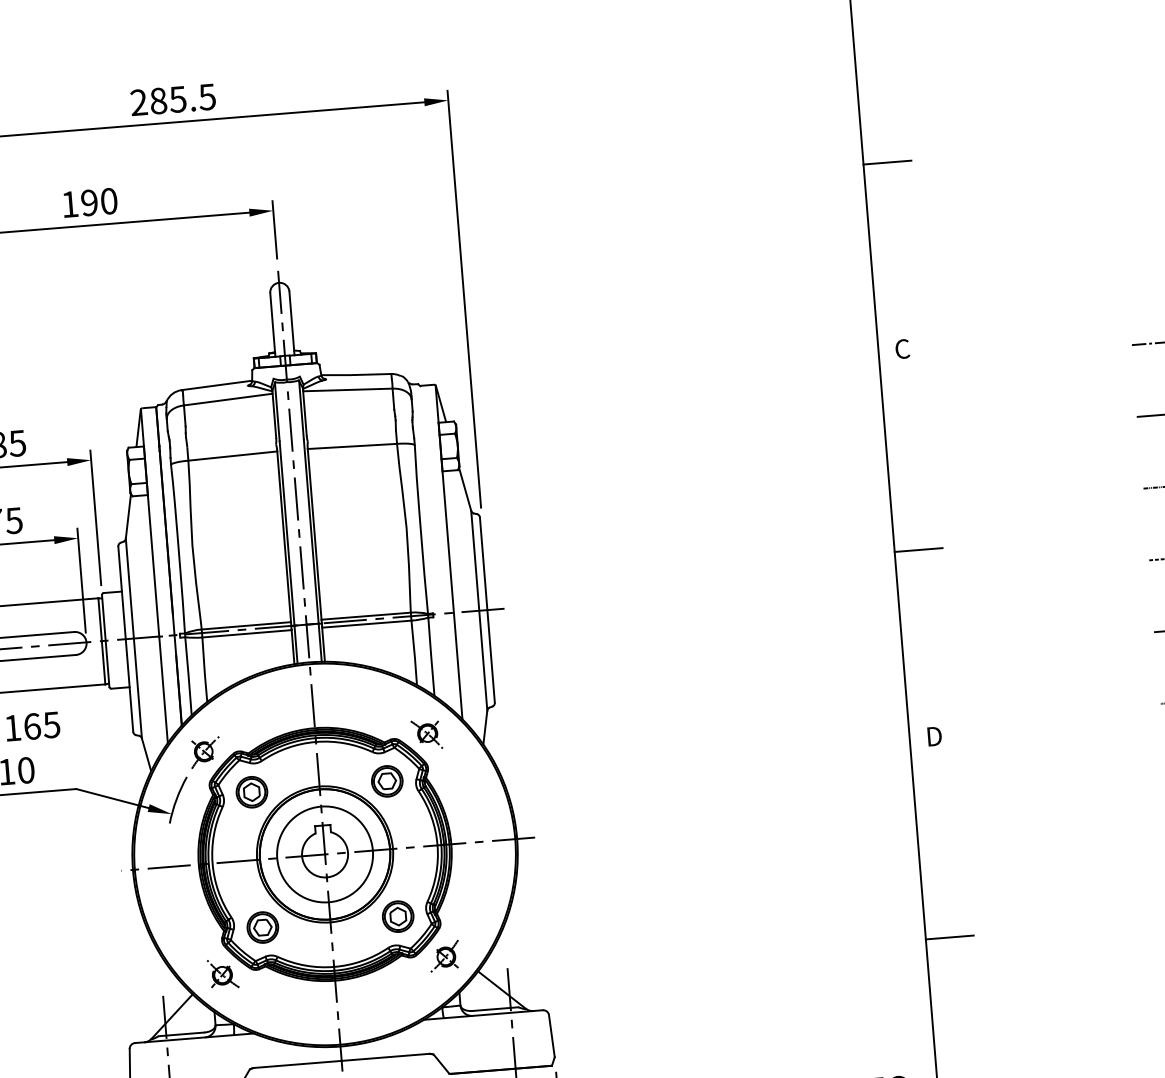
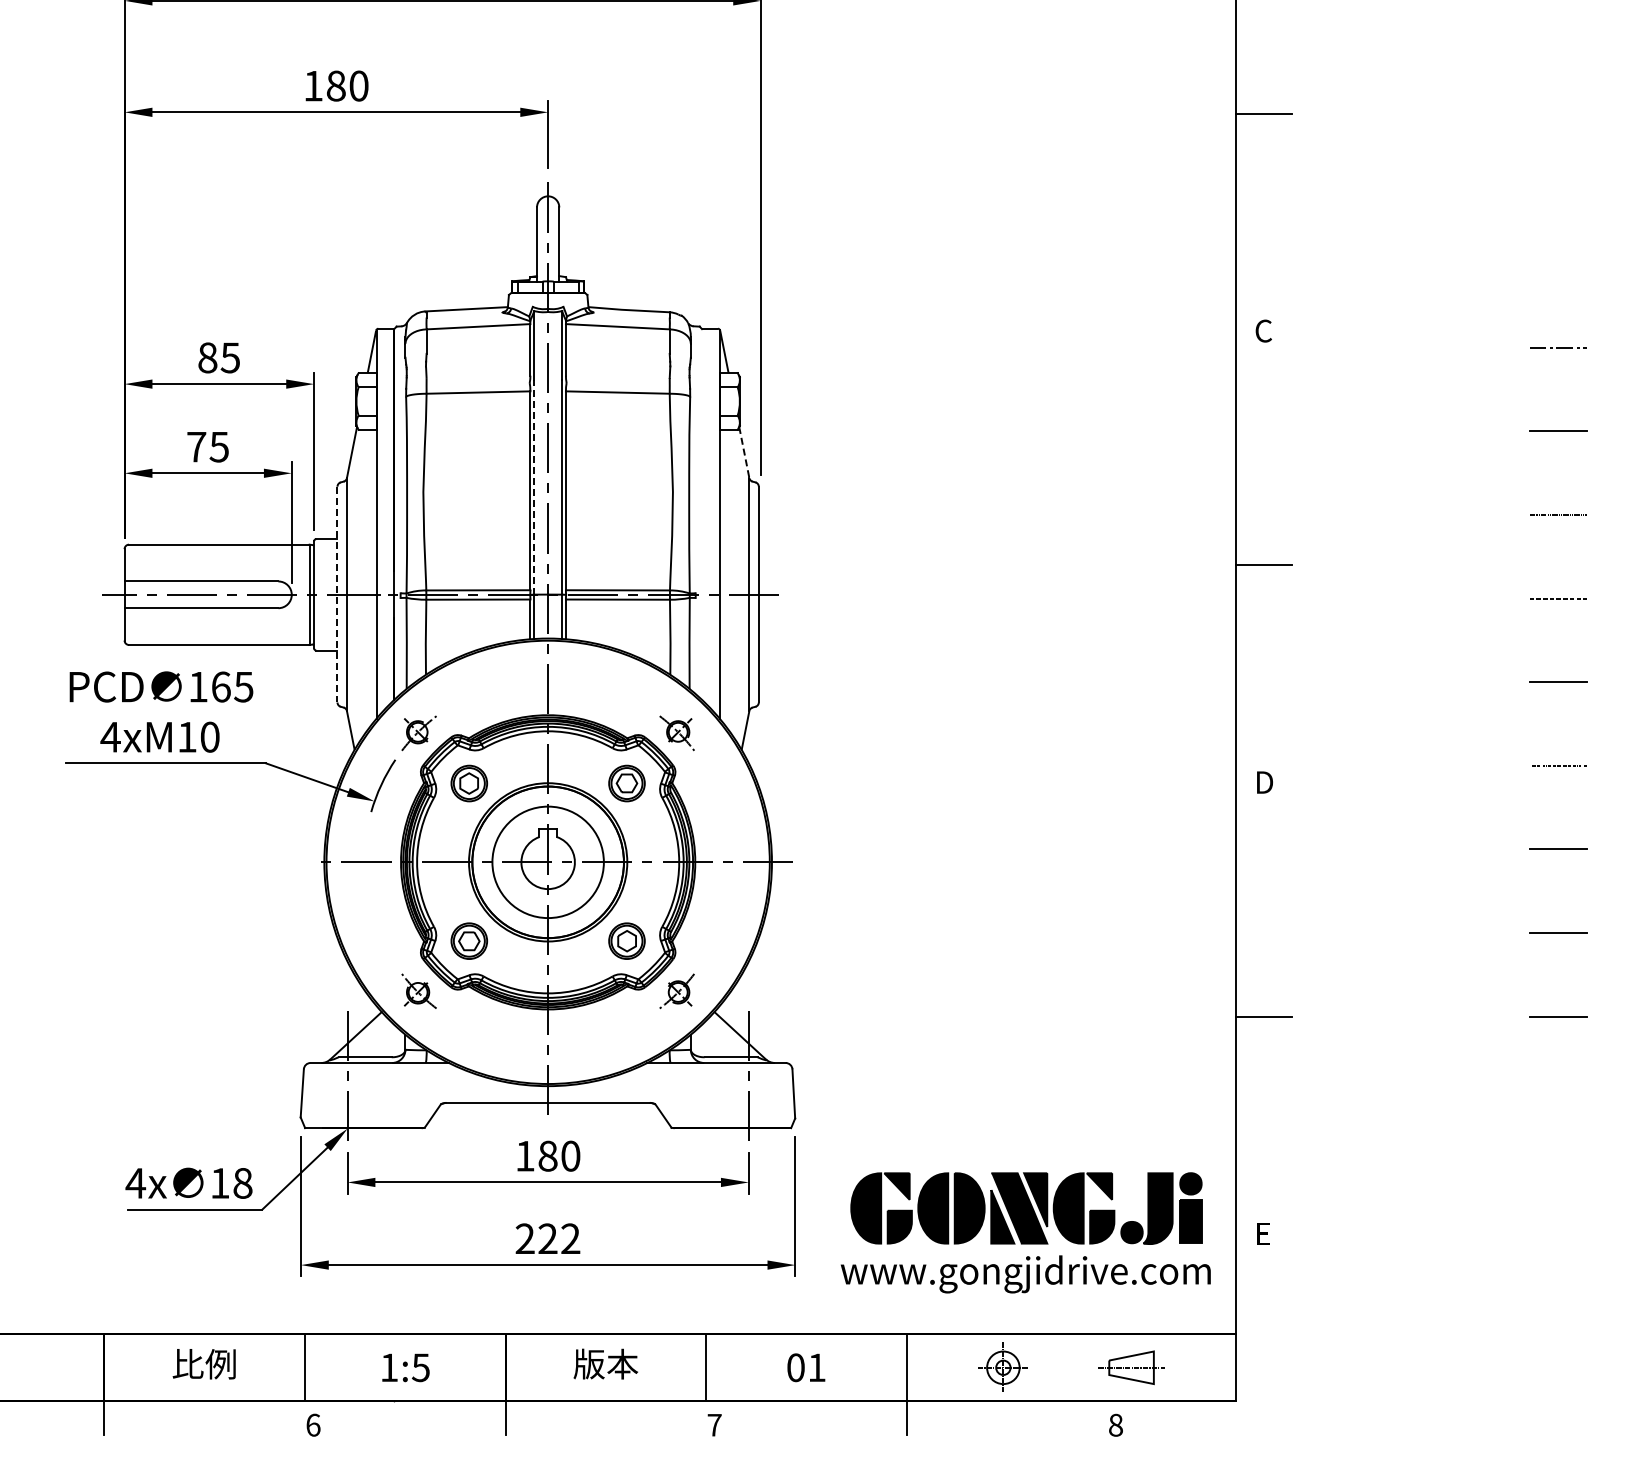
text: (88, 202) -> (335, 85), 190 -> 180
line: (465, 488) -> (744, 451), solid -> dashed
line: (287, 532) -> (534, 486), solid -> dashed
line: (125, 639) -> (337, 594), solid -> dashed

